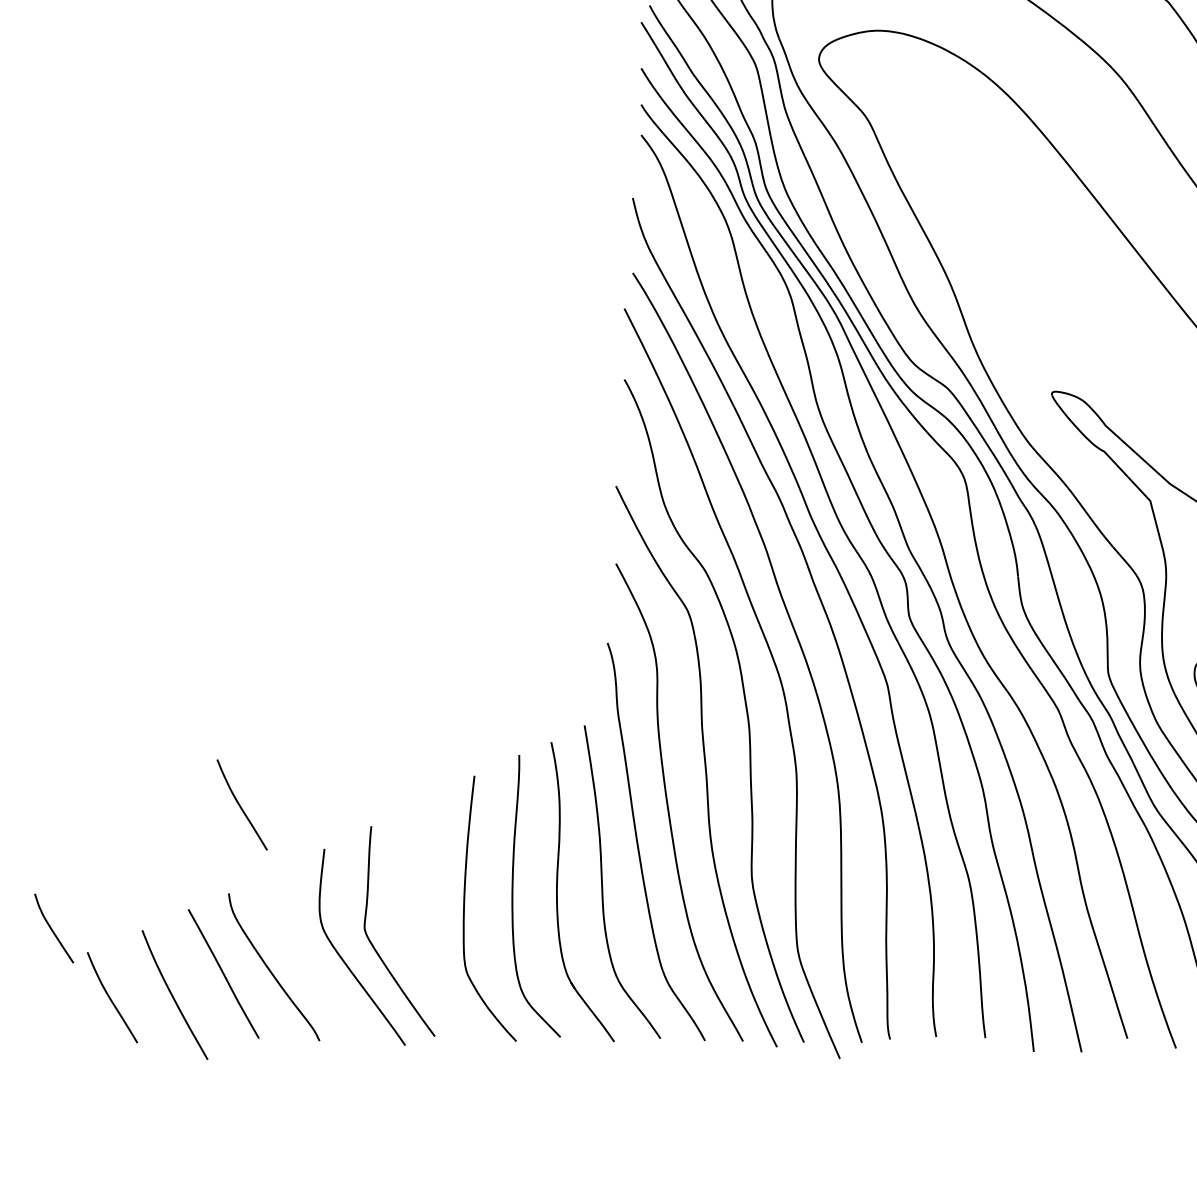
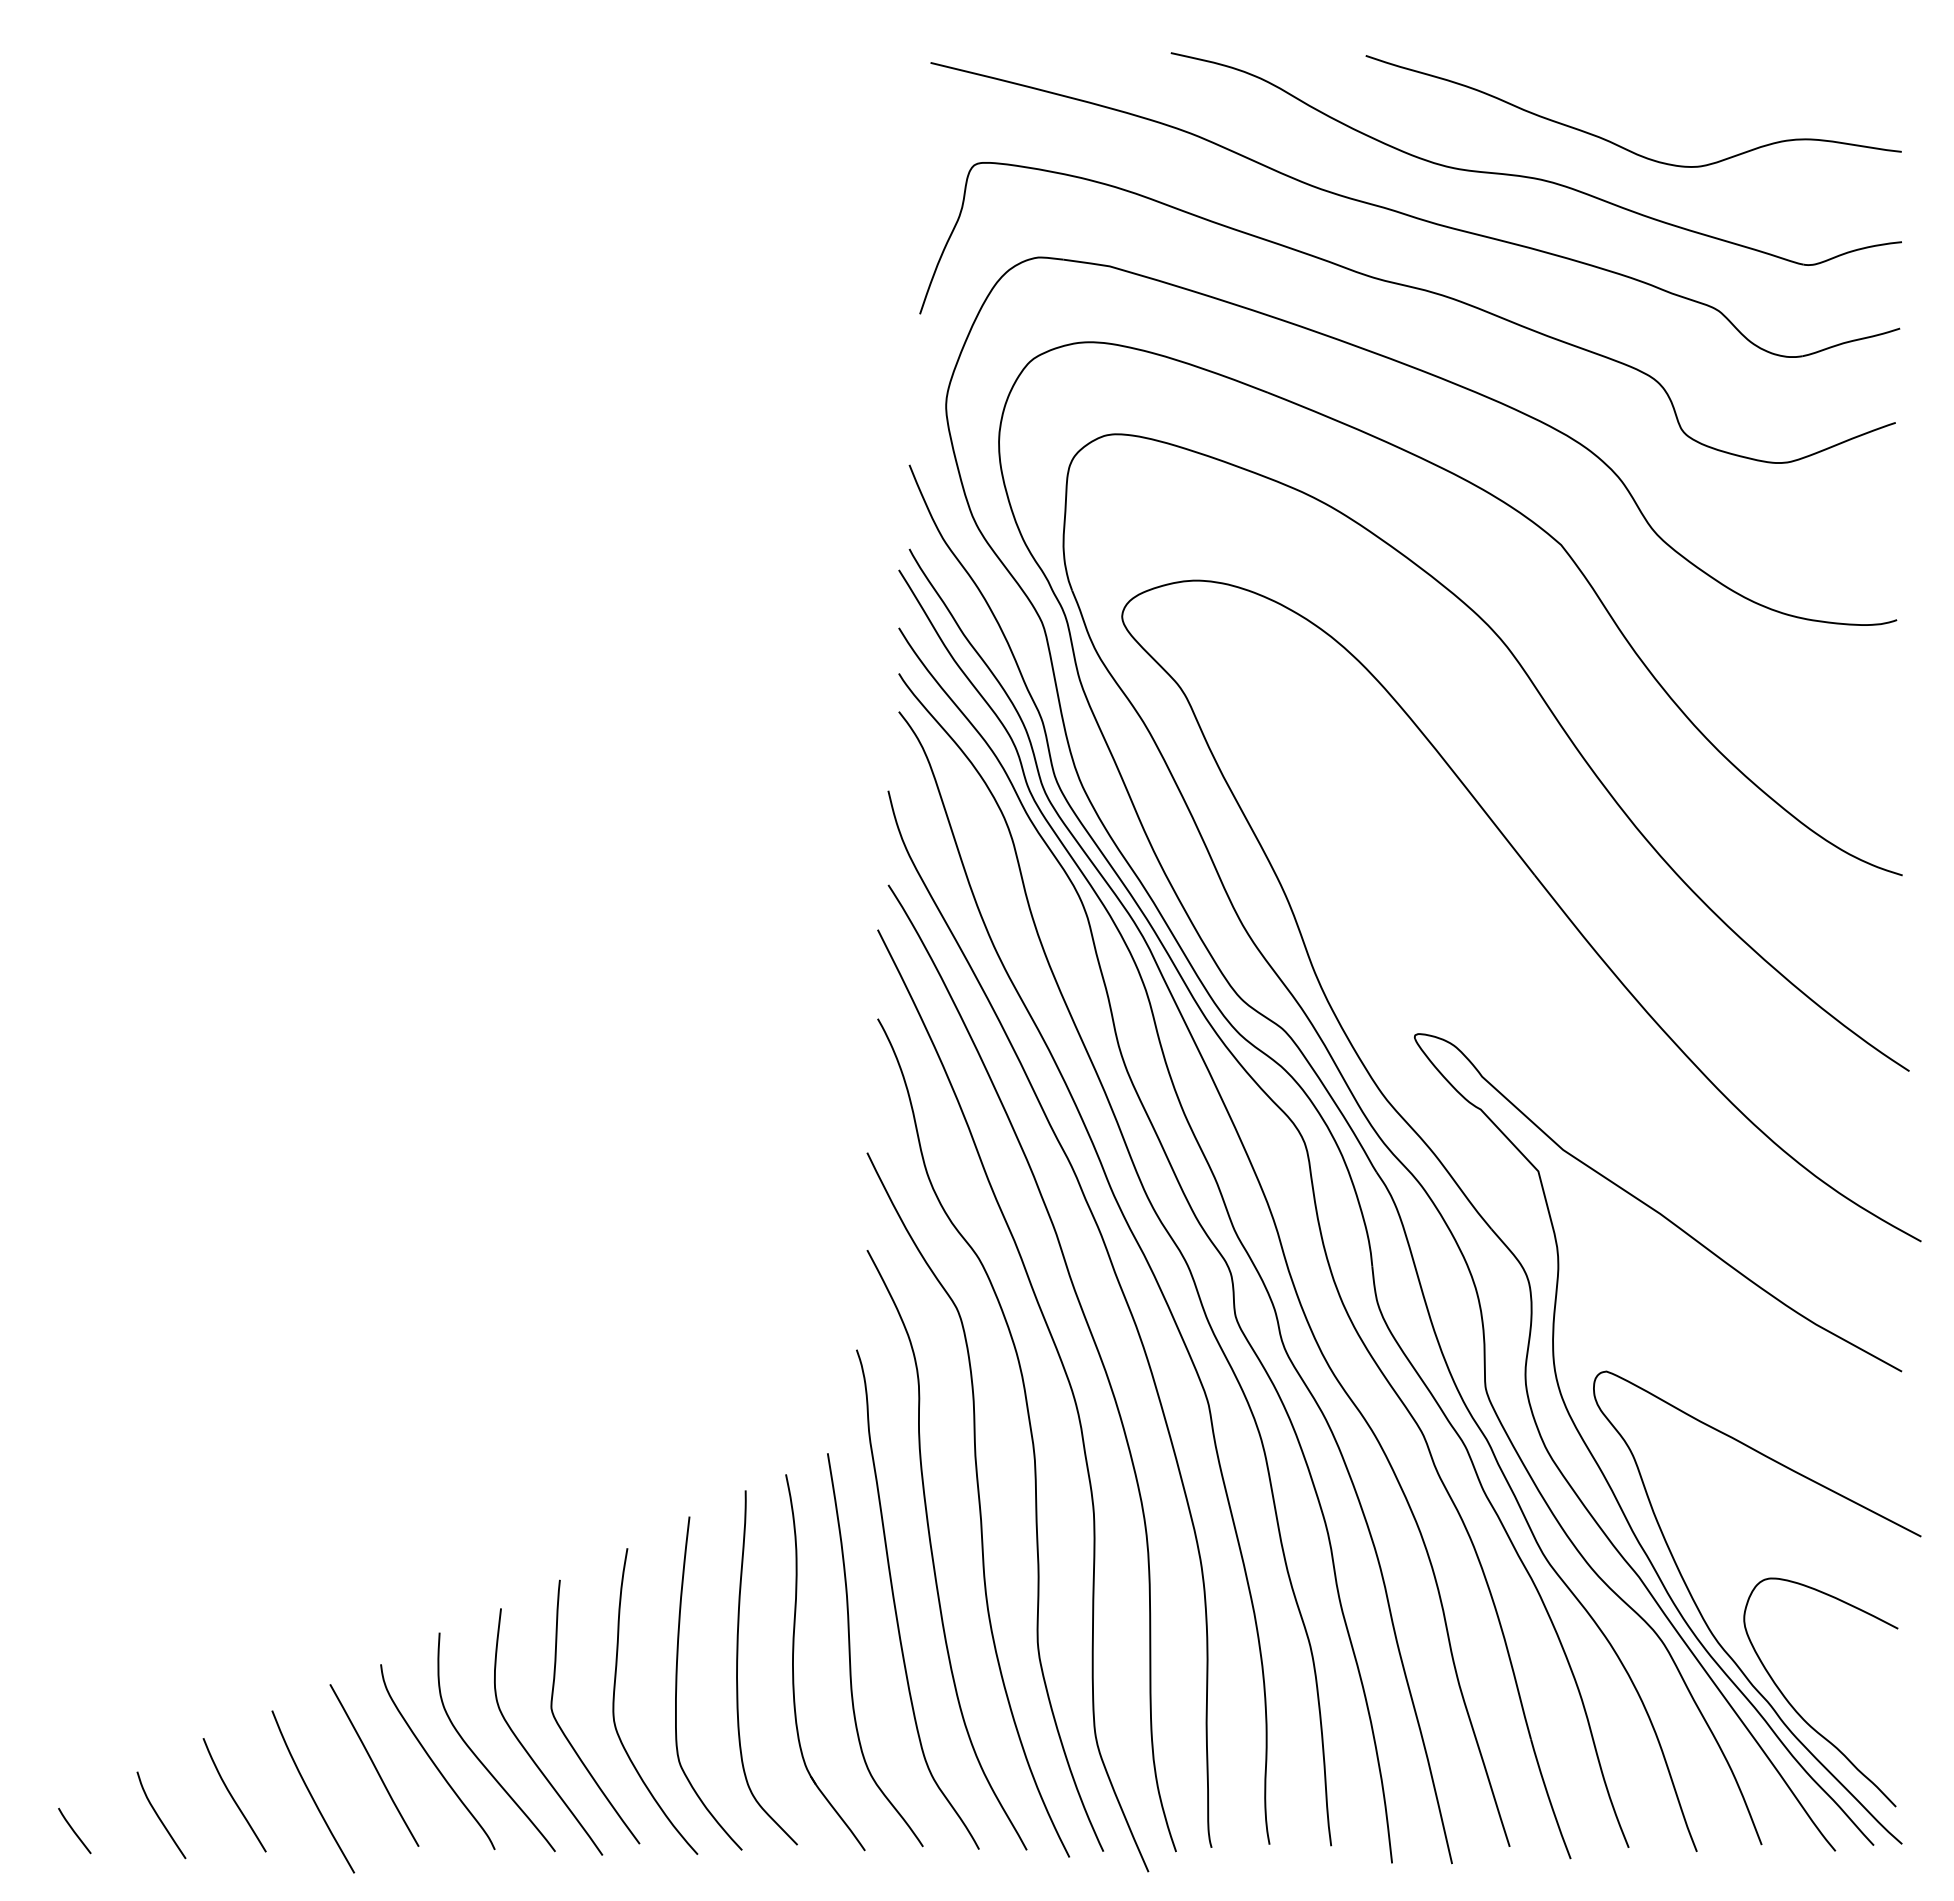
curve: (240, 805) -> (395, 1553), removed
curve: (414, 923) -> (614, 1701), added
curve: (52, 929) -> (159, 1816), moved
curve: (307, 968) -> (479, 1758), added

